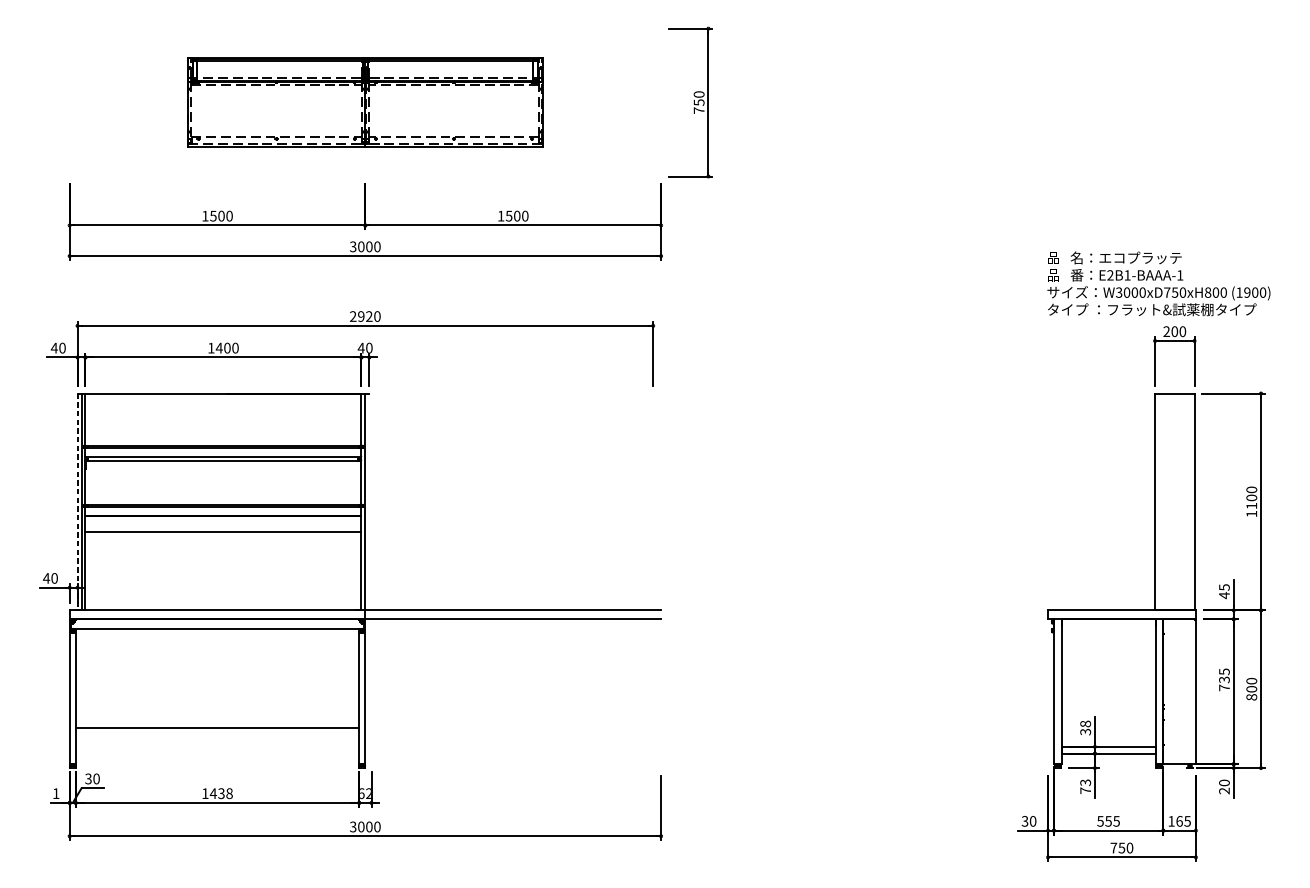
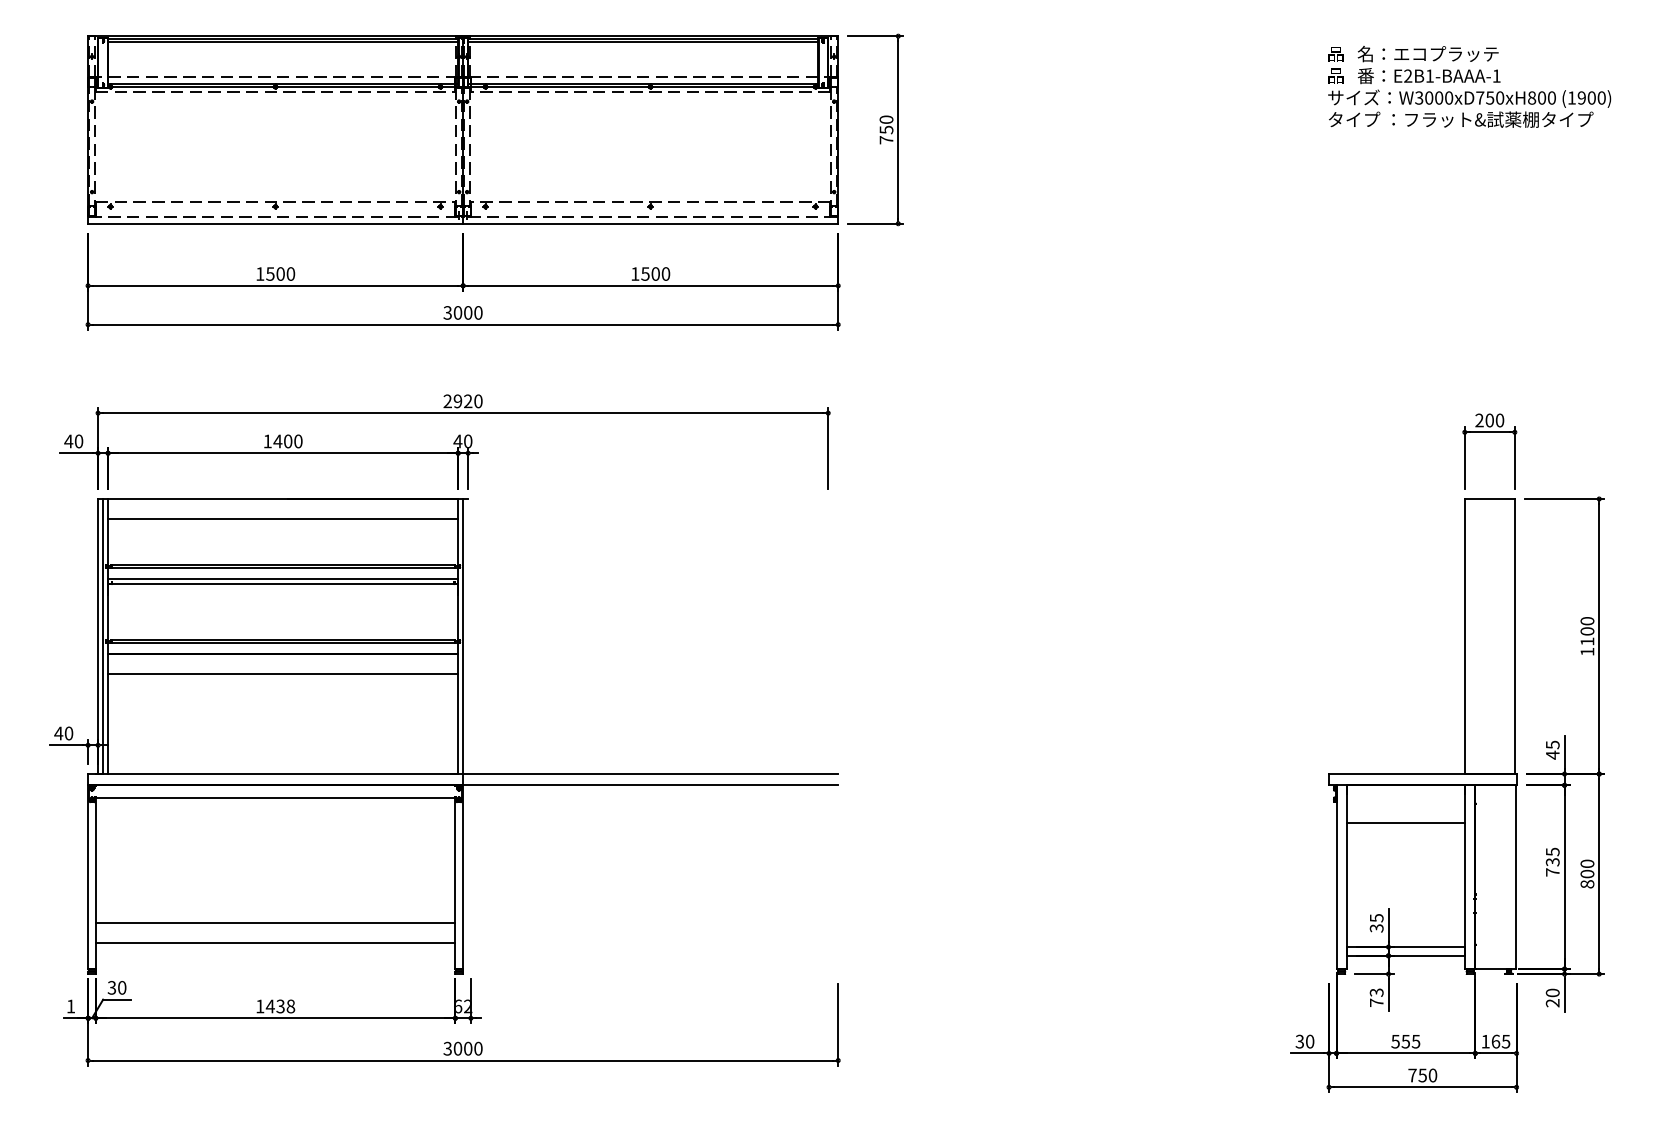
part: (364, 102) -> (462, 129), size x1.67
text: (1158, 283) -> (1469, 86), moved
line: (223, 409) -> (283, 519), added
line: (77, 501) -> (98, 636), dashed -> solid
line: (1108, 648) -> (1405, 822), added
text: (1085, 724) -> (1376, 918), 38 -> 35
line: (217, 743) -> (275, 943), added

